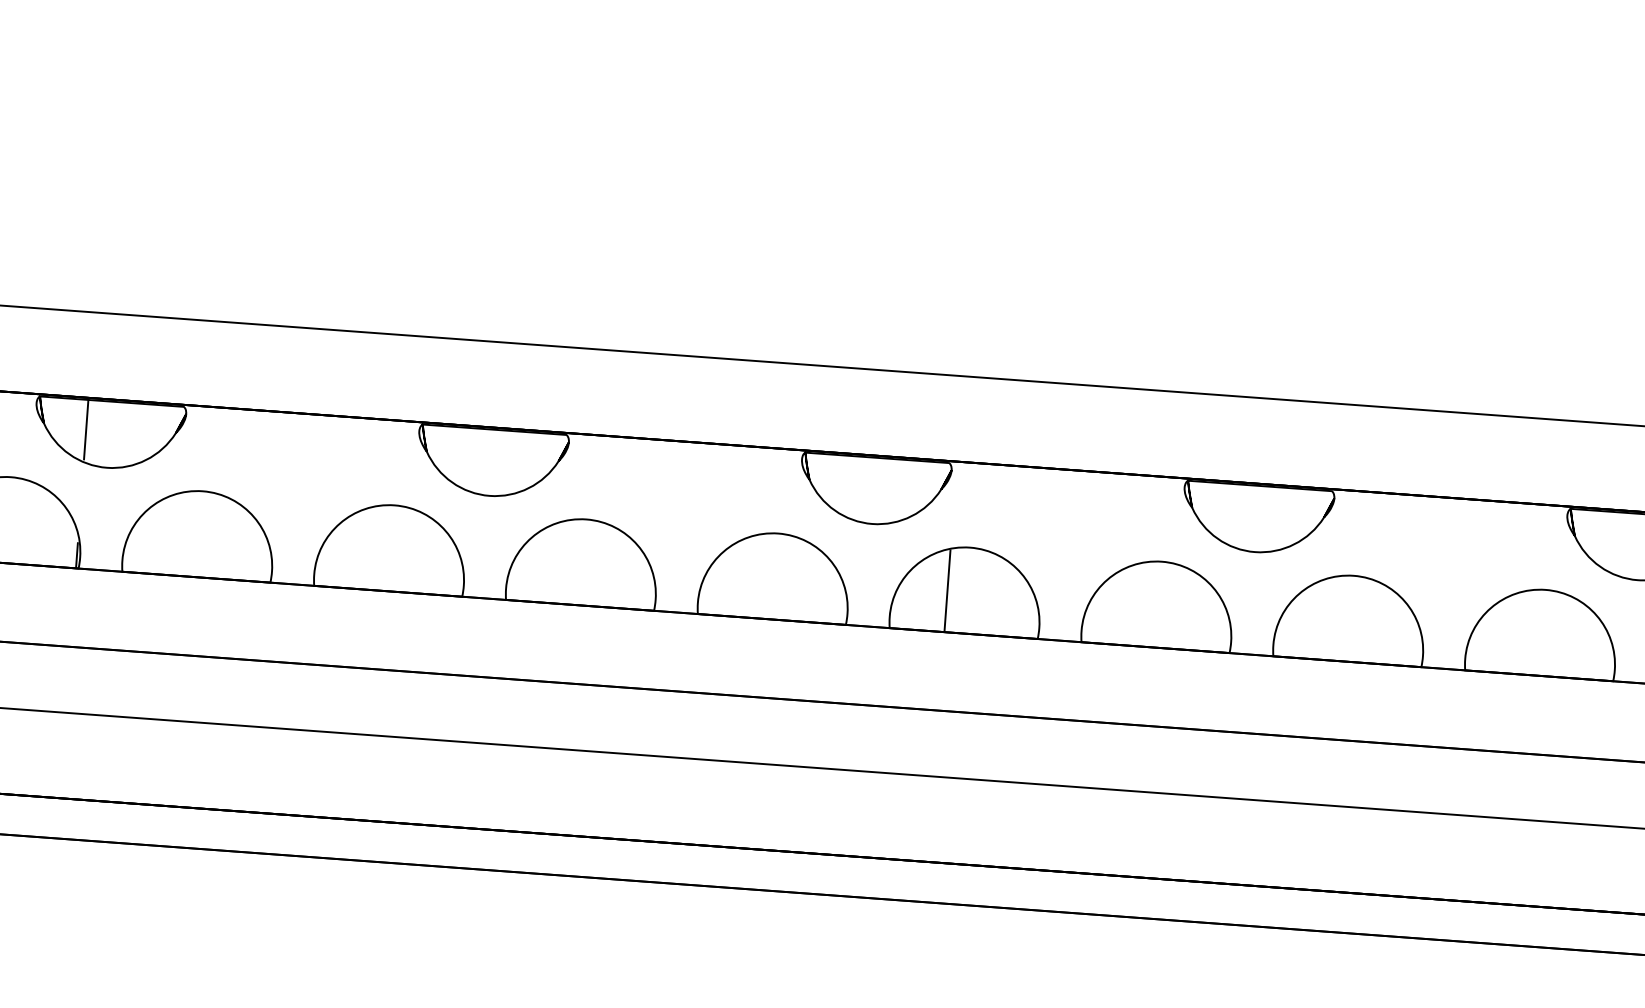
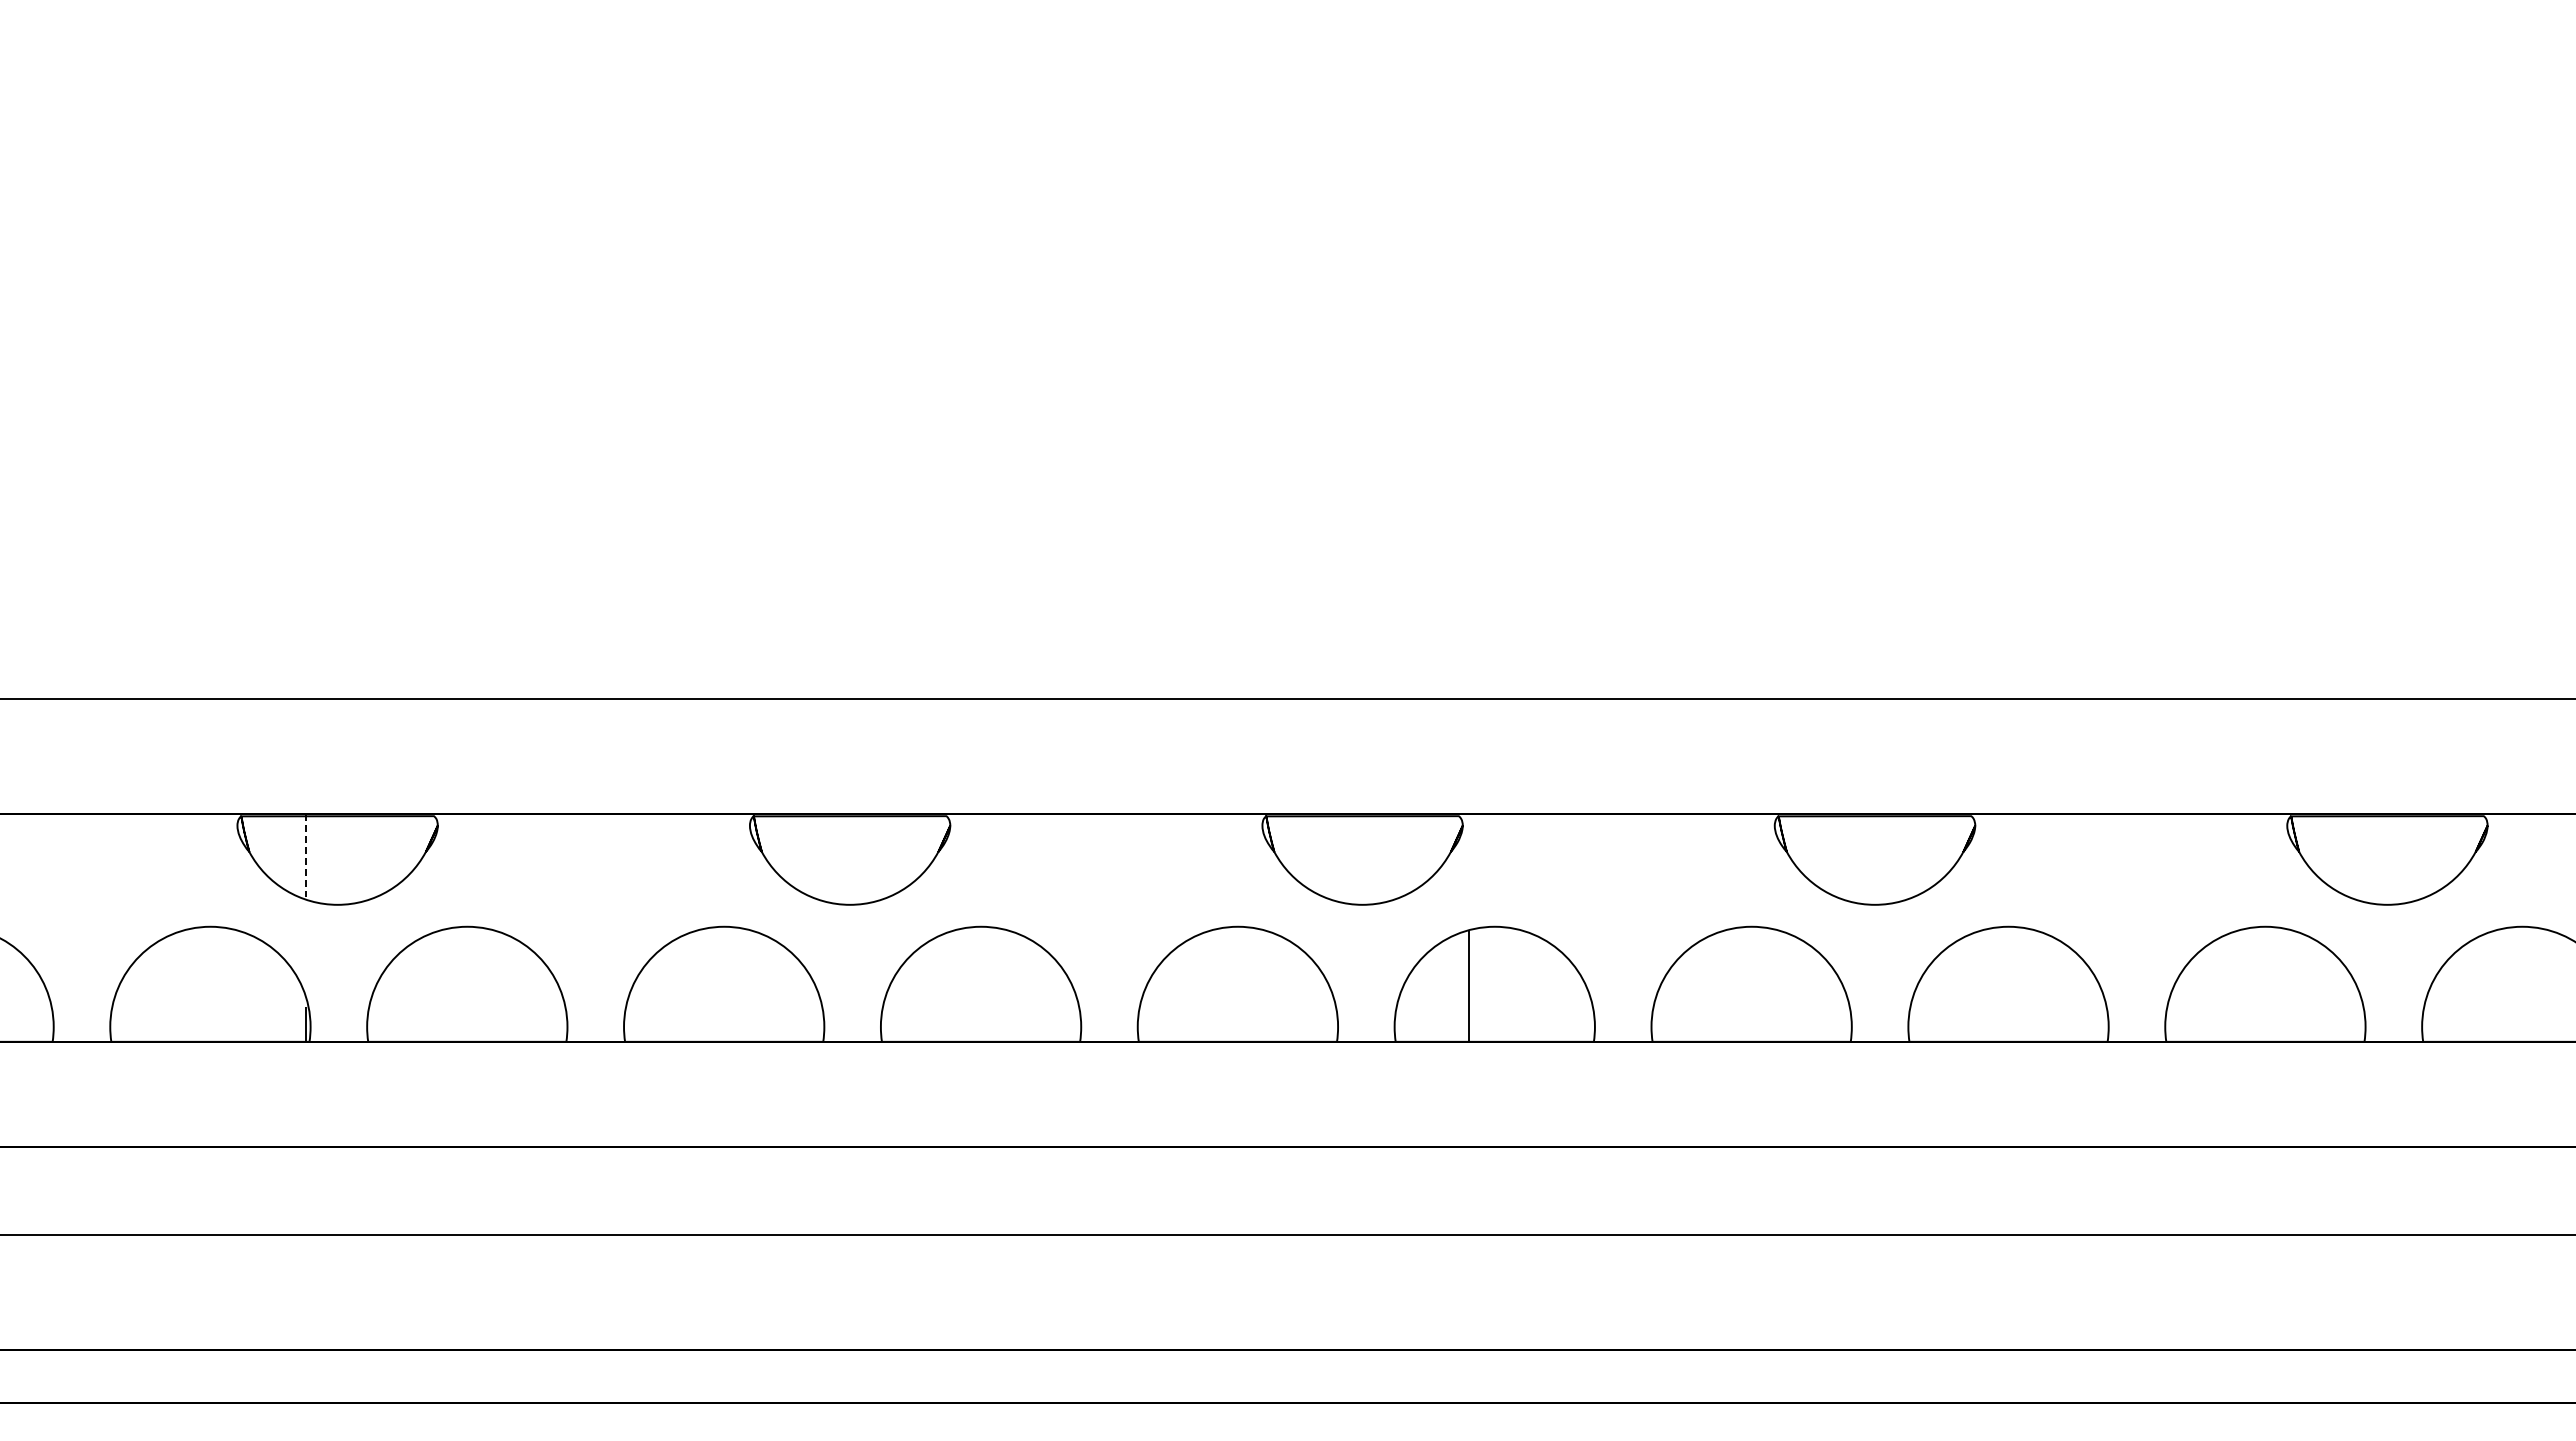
line: (86, 429) -> (306, 855), solid -> dashed

